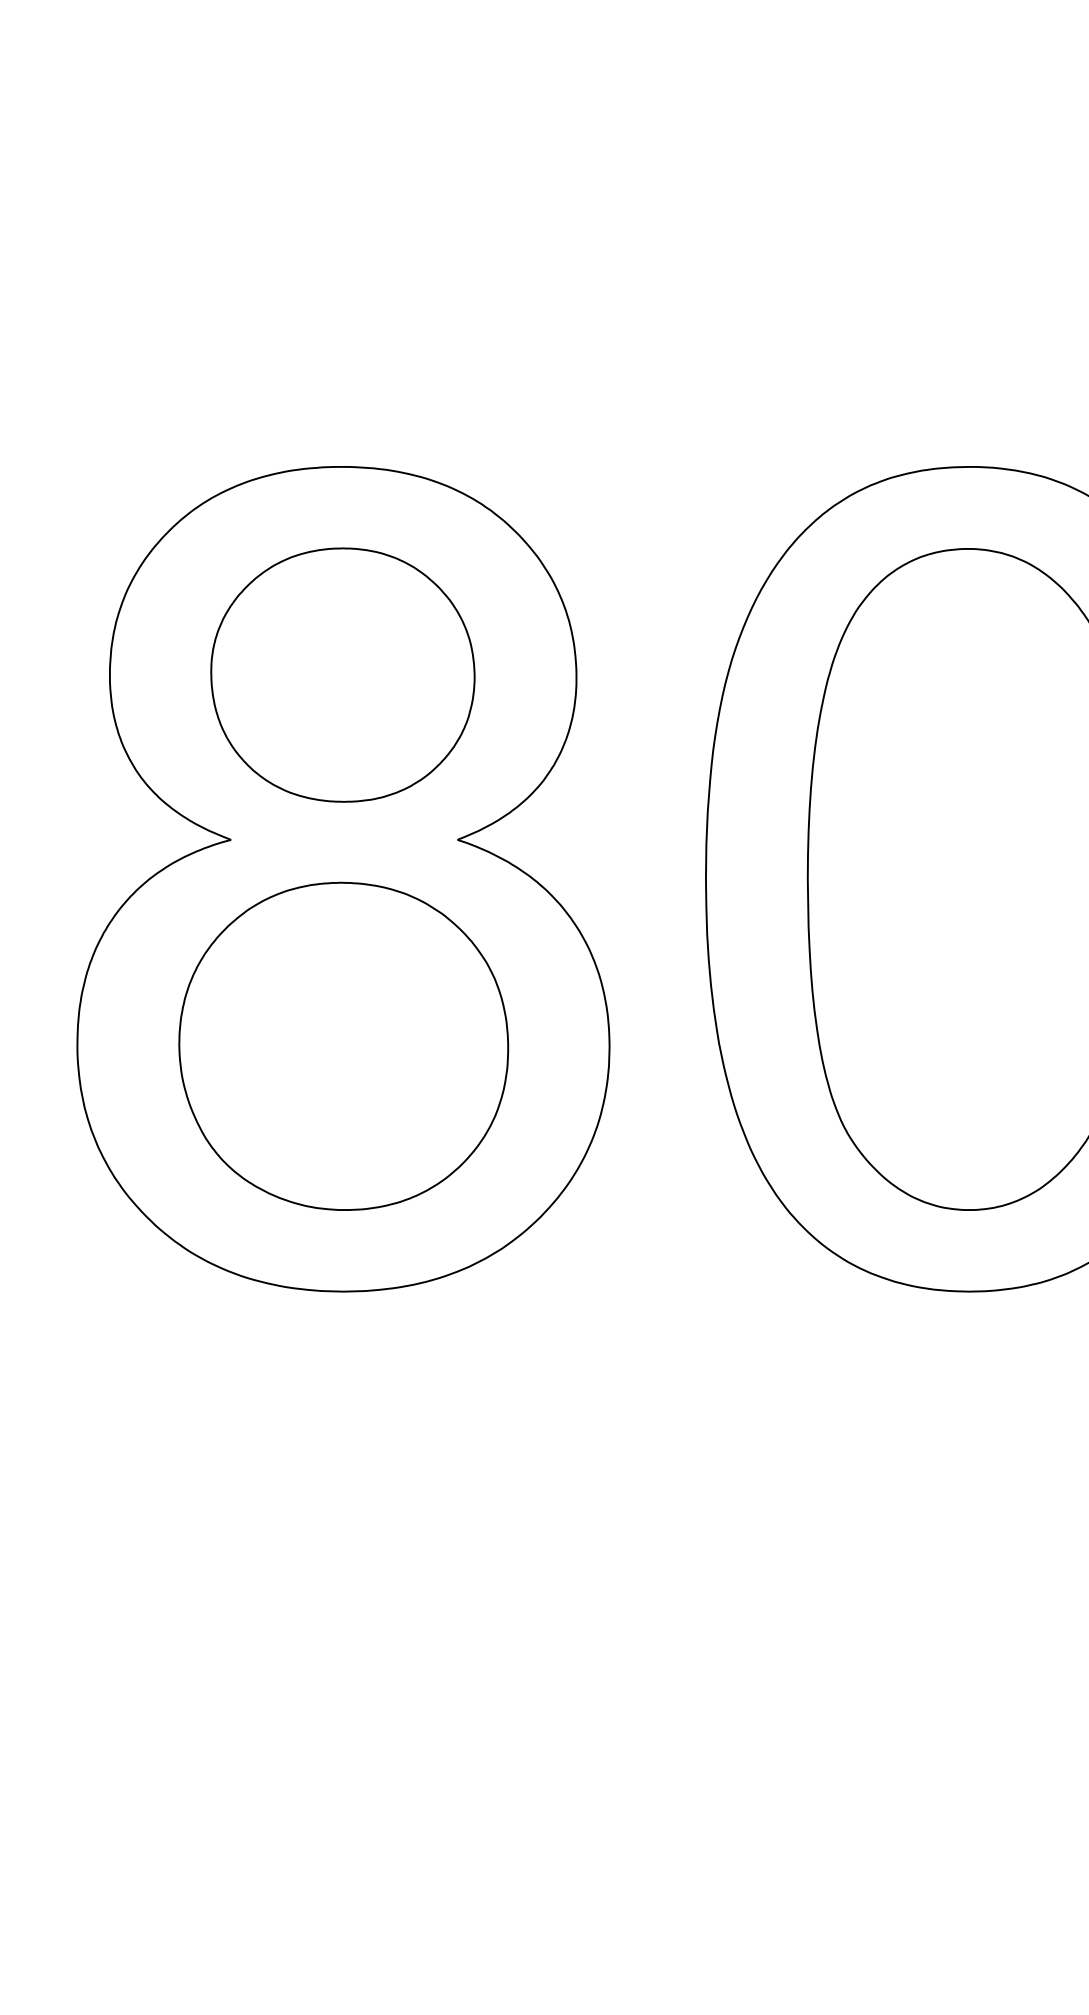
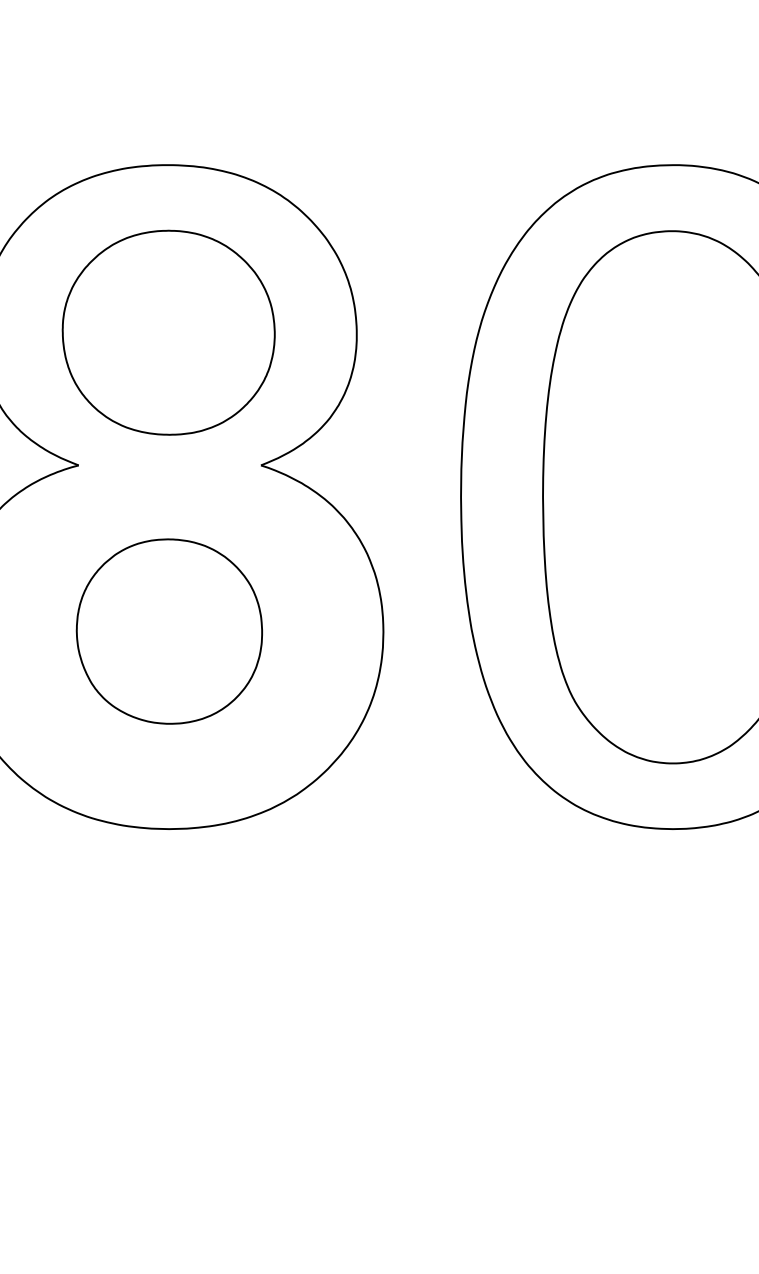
part: (343, 1045) -> (169, 630), size x0.7

